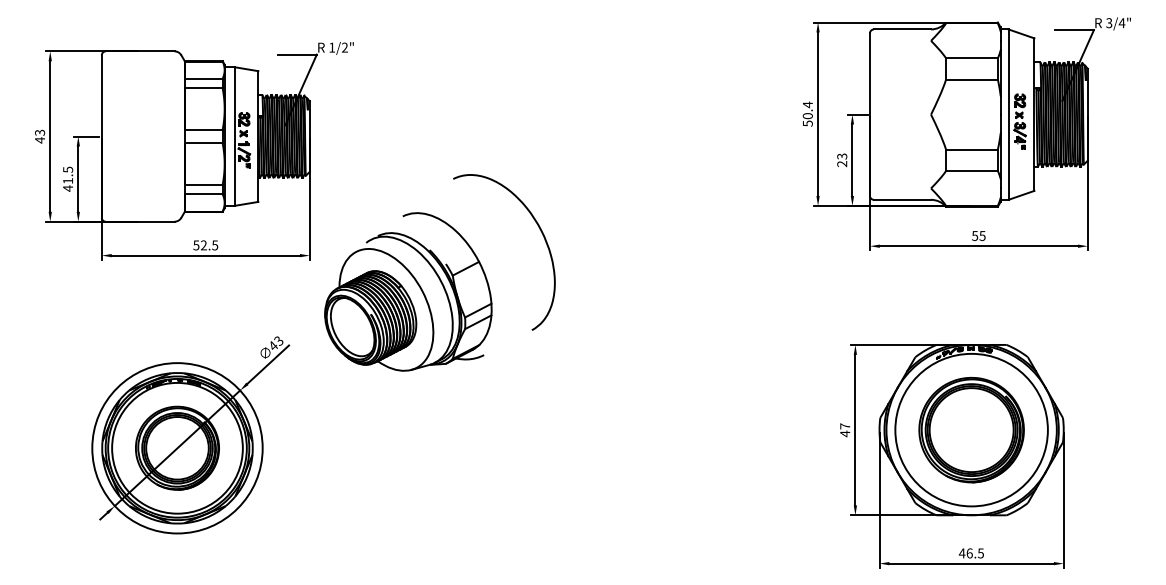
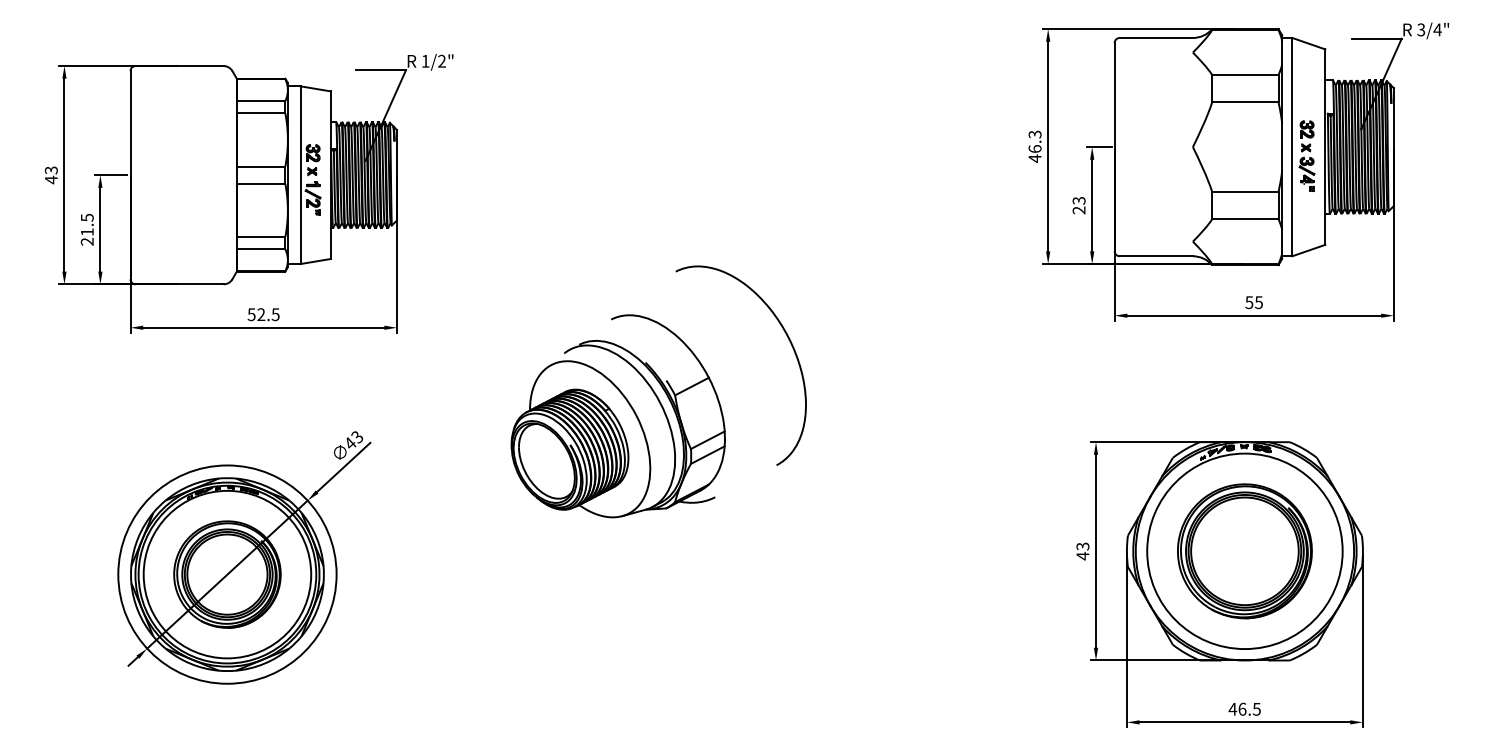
text: (807, 114) -> (1034, 146), 50.4 -> 46.3
text: (67, 188) -> (86, 241), 41.5 -> 21.5
part: (439, 272) -> (658, 391), moved
text: (844, 426) -> (1082, 546), 47 -> 43

